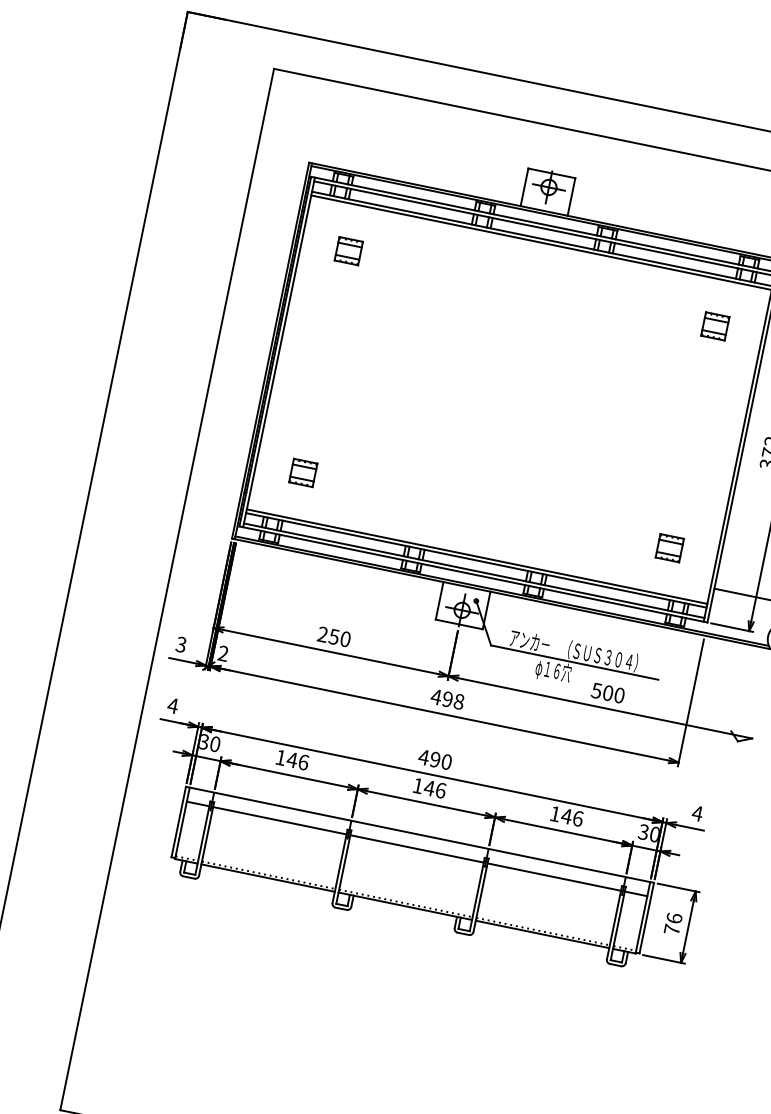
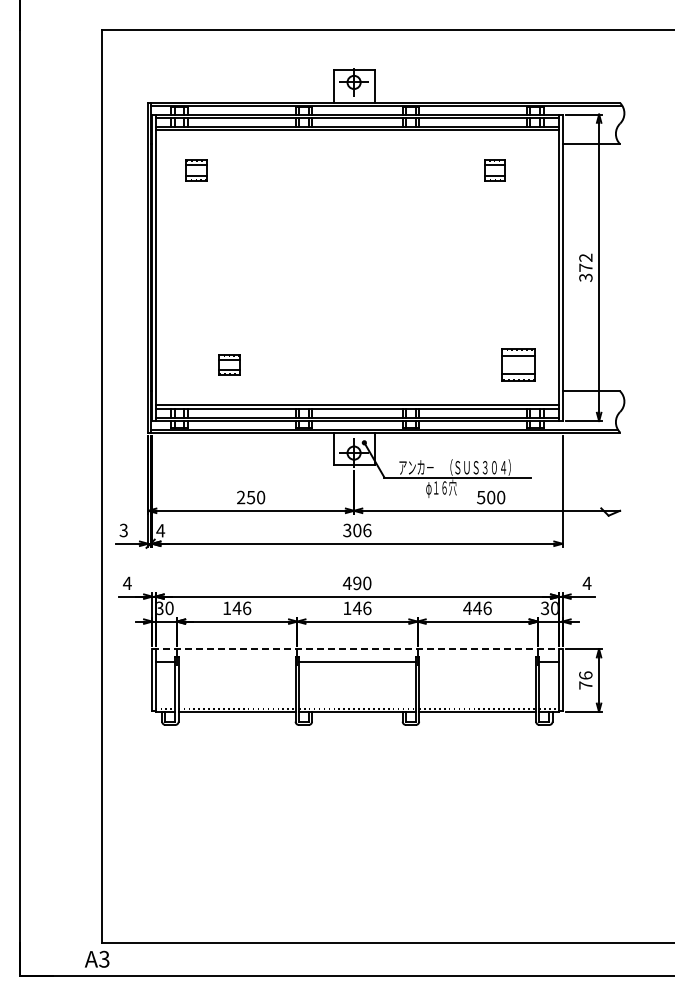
part: (714, 326) -> (494, 170), moved
part: (303, 472) -> (229, 364), moved
part: (669, 547) -> (517, 364), size x1.6
text: (223, 653) -> (160, 530), 2 -> 4
text: (446, 699) -> (356, 530), 498 -> 306
text: (555, 813) -> (467, 607), 146 -> 446
line: (279, 820) -> (236, 661), removed
line: (420, 835) -> (357, 649), solid -> dashed
line: (554, 877) -> (477, 661), removed

